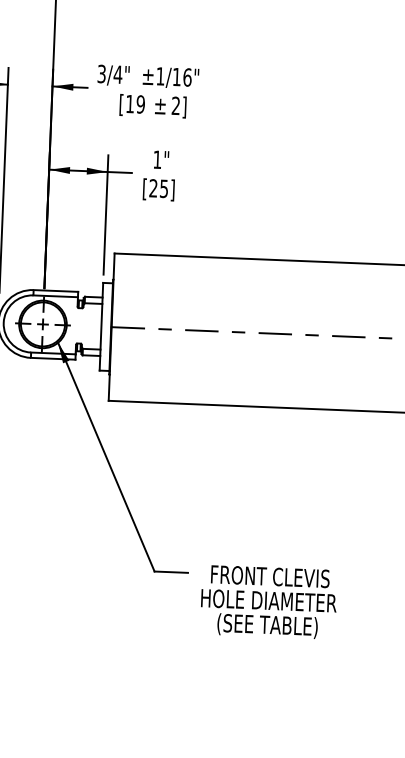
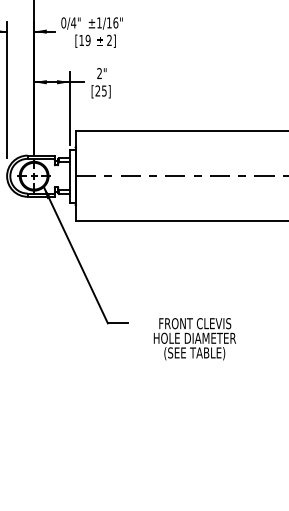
text: (101, 73) -> (63, 22), 3/4" -> 0/4"
text: (157, 159) -> (99, 73), 1" -> 2"
text: (268, 602) -> (194, 339), moved

